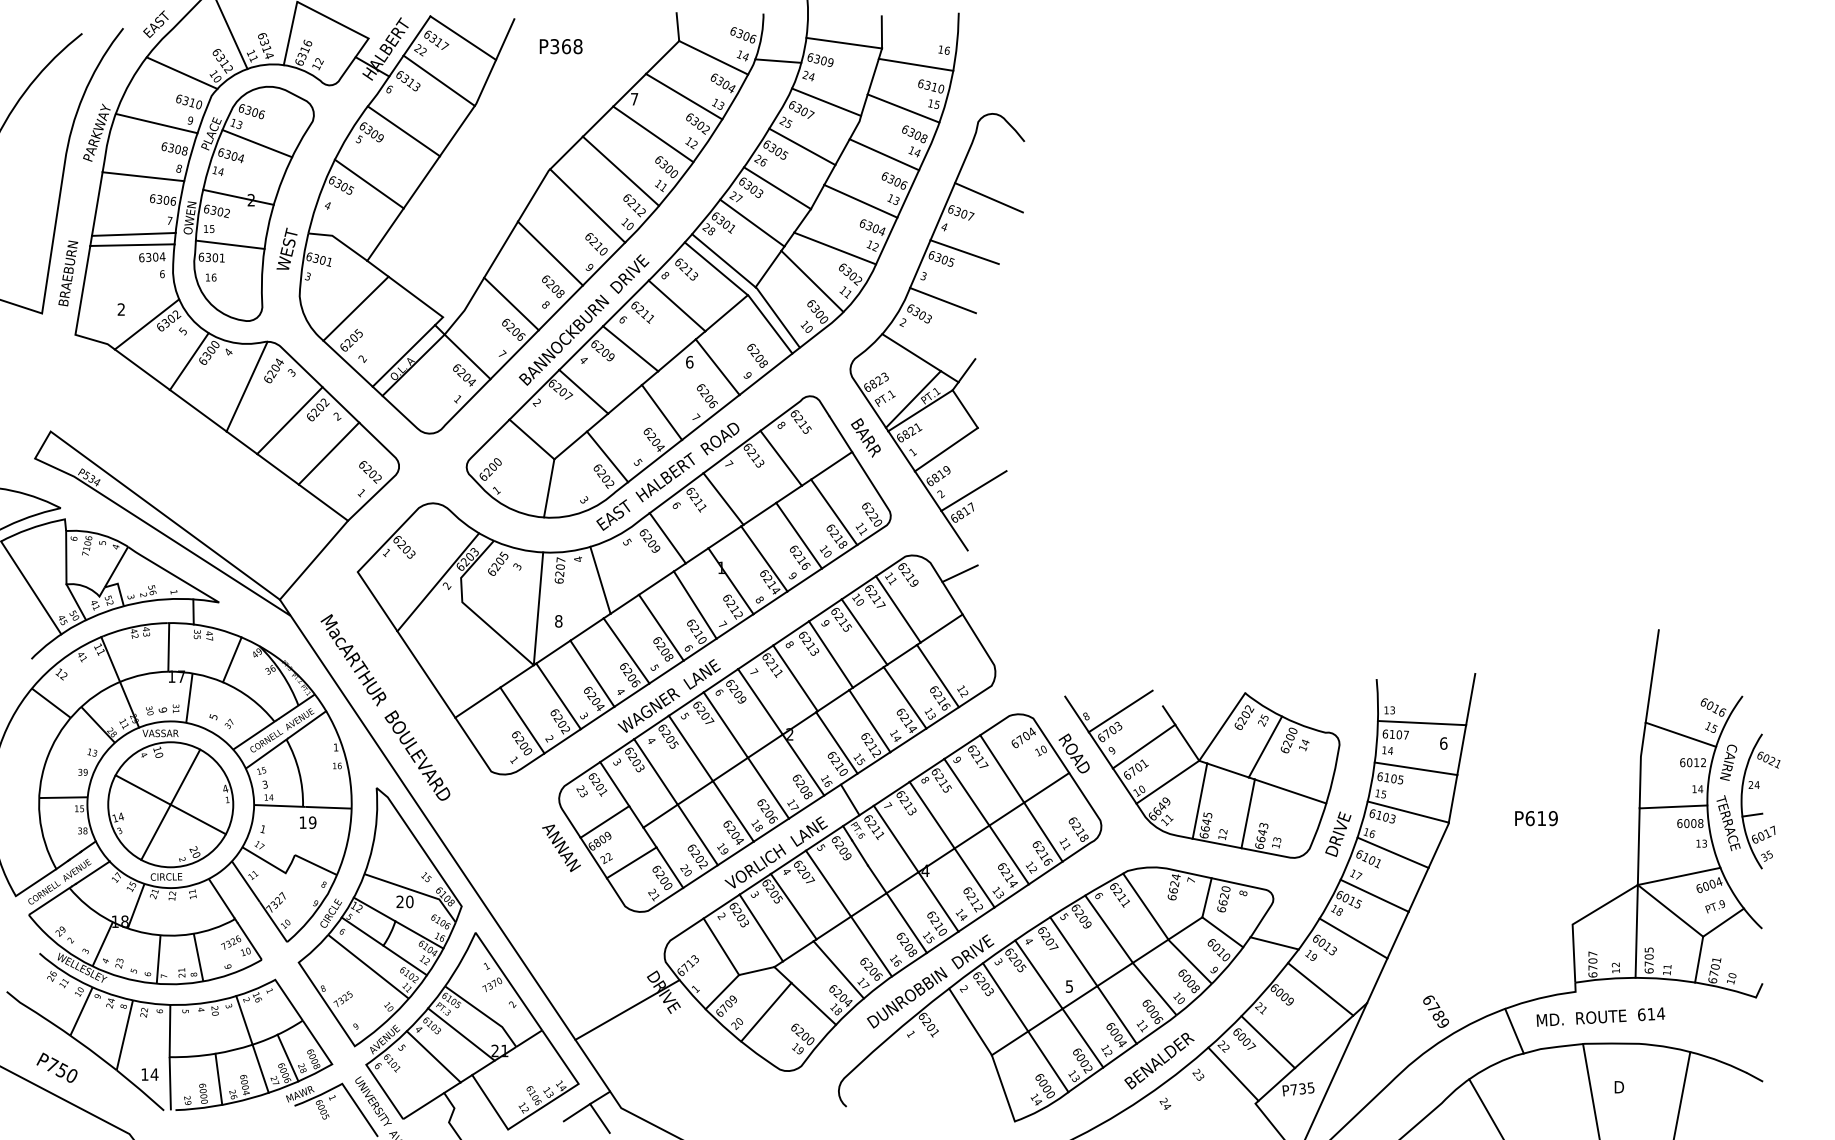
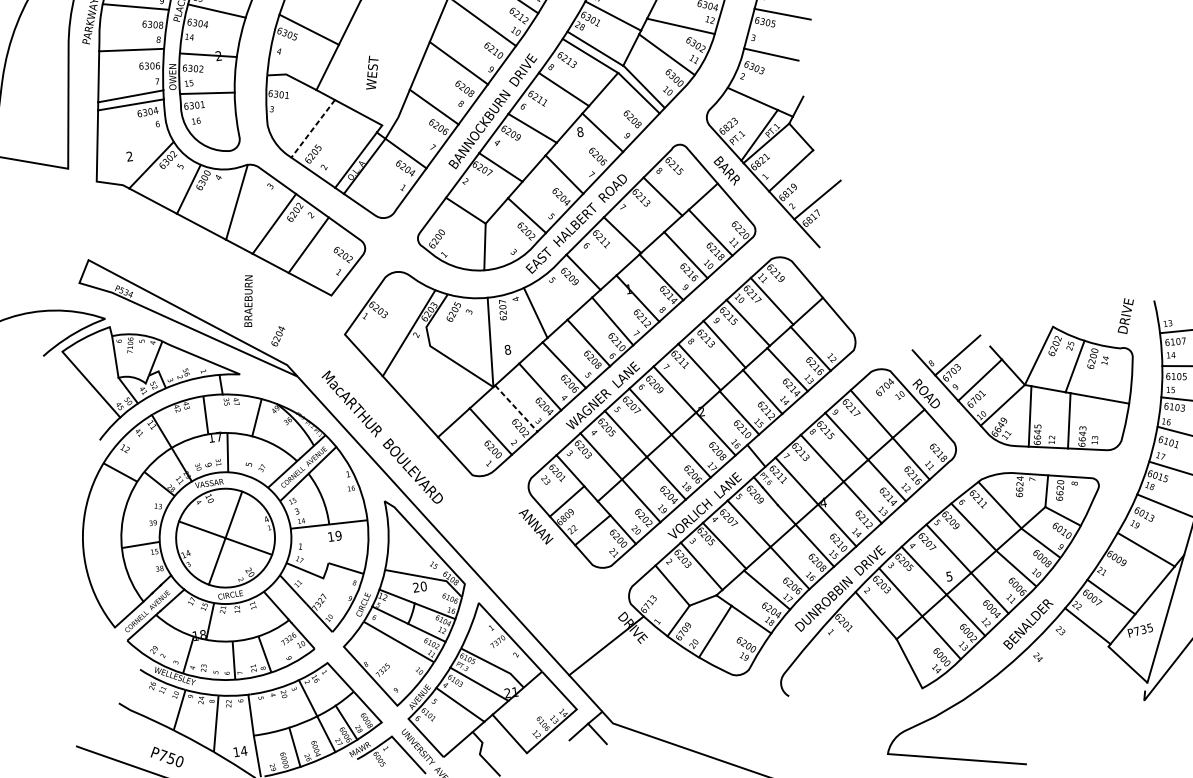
text: (286, 248) -> (371, 72), moved
text: (68, 273) -> (248, 301), moved
line: (356, 308) -> (313, 128), solid -> dashed
text: (689, 362) -> (580, 132), 6 -> 8
text: (273, 370) -> (277, 336), moved
line: (313, 559) -> (308, 329), removed
line: (959, 573) -> (815, 266), removed
line: (558, 696) -> (516, 408), solid -> dashed
text: (1338, 833) -> (1125, 315), moved
line: (1274, 943) -> (1104, 519), removed

